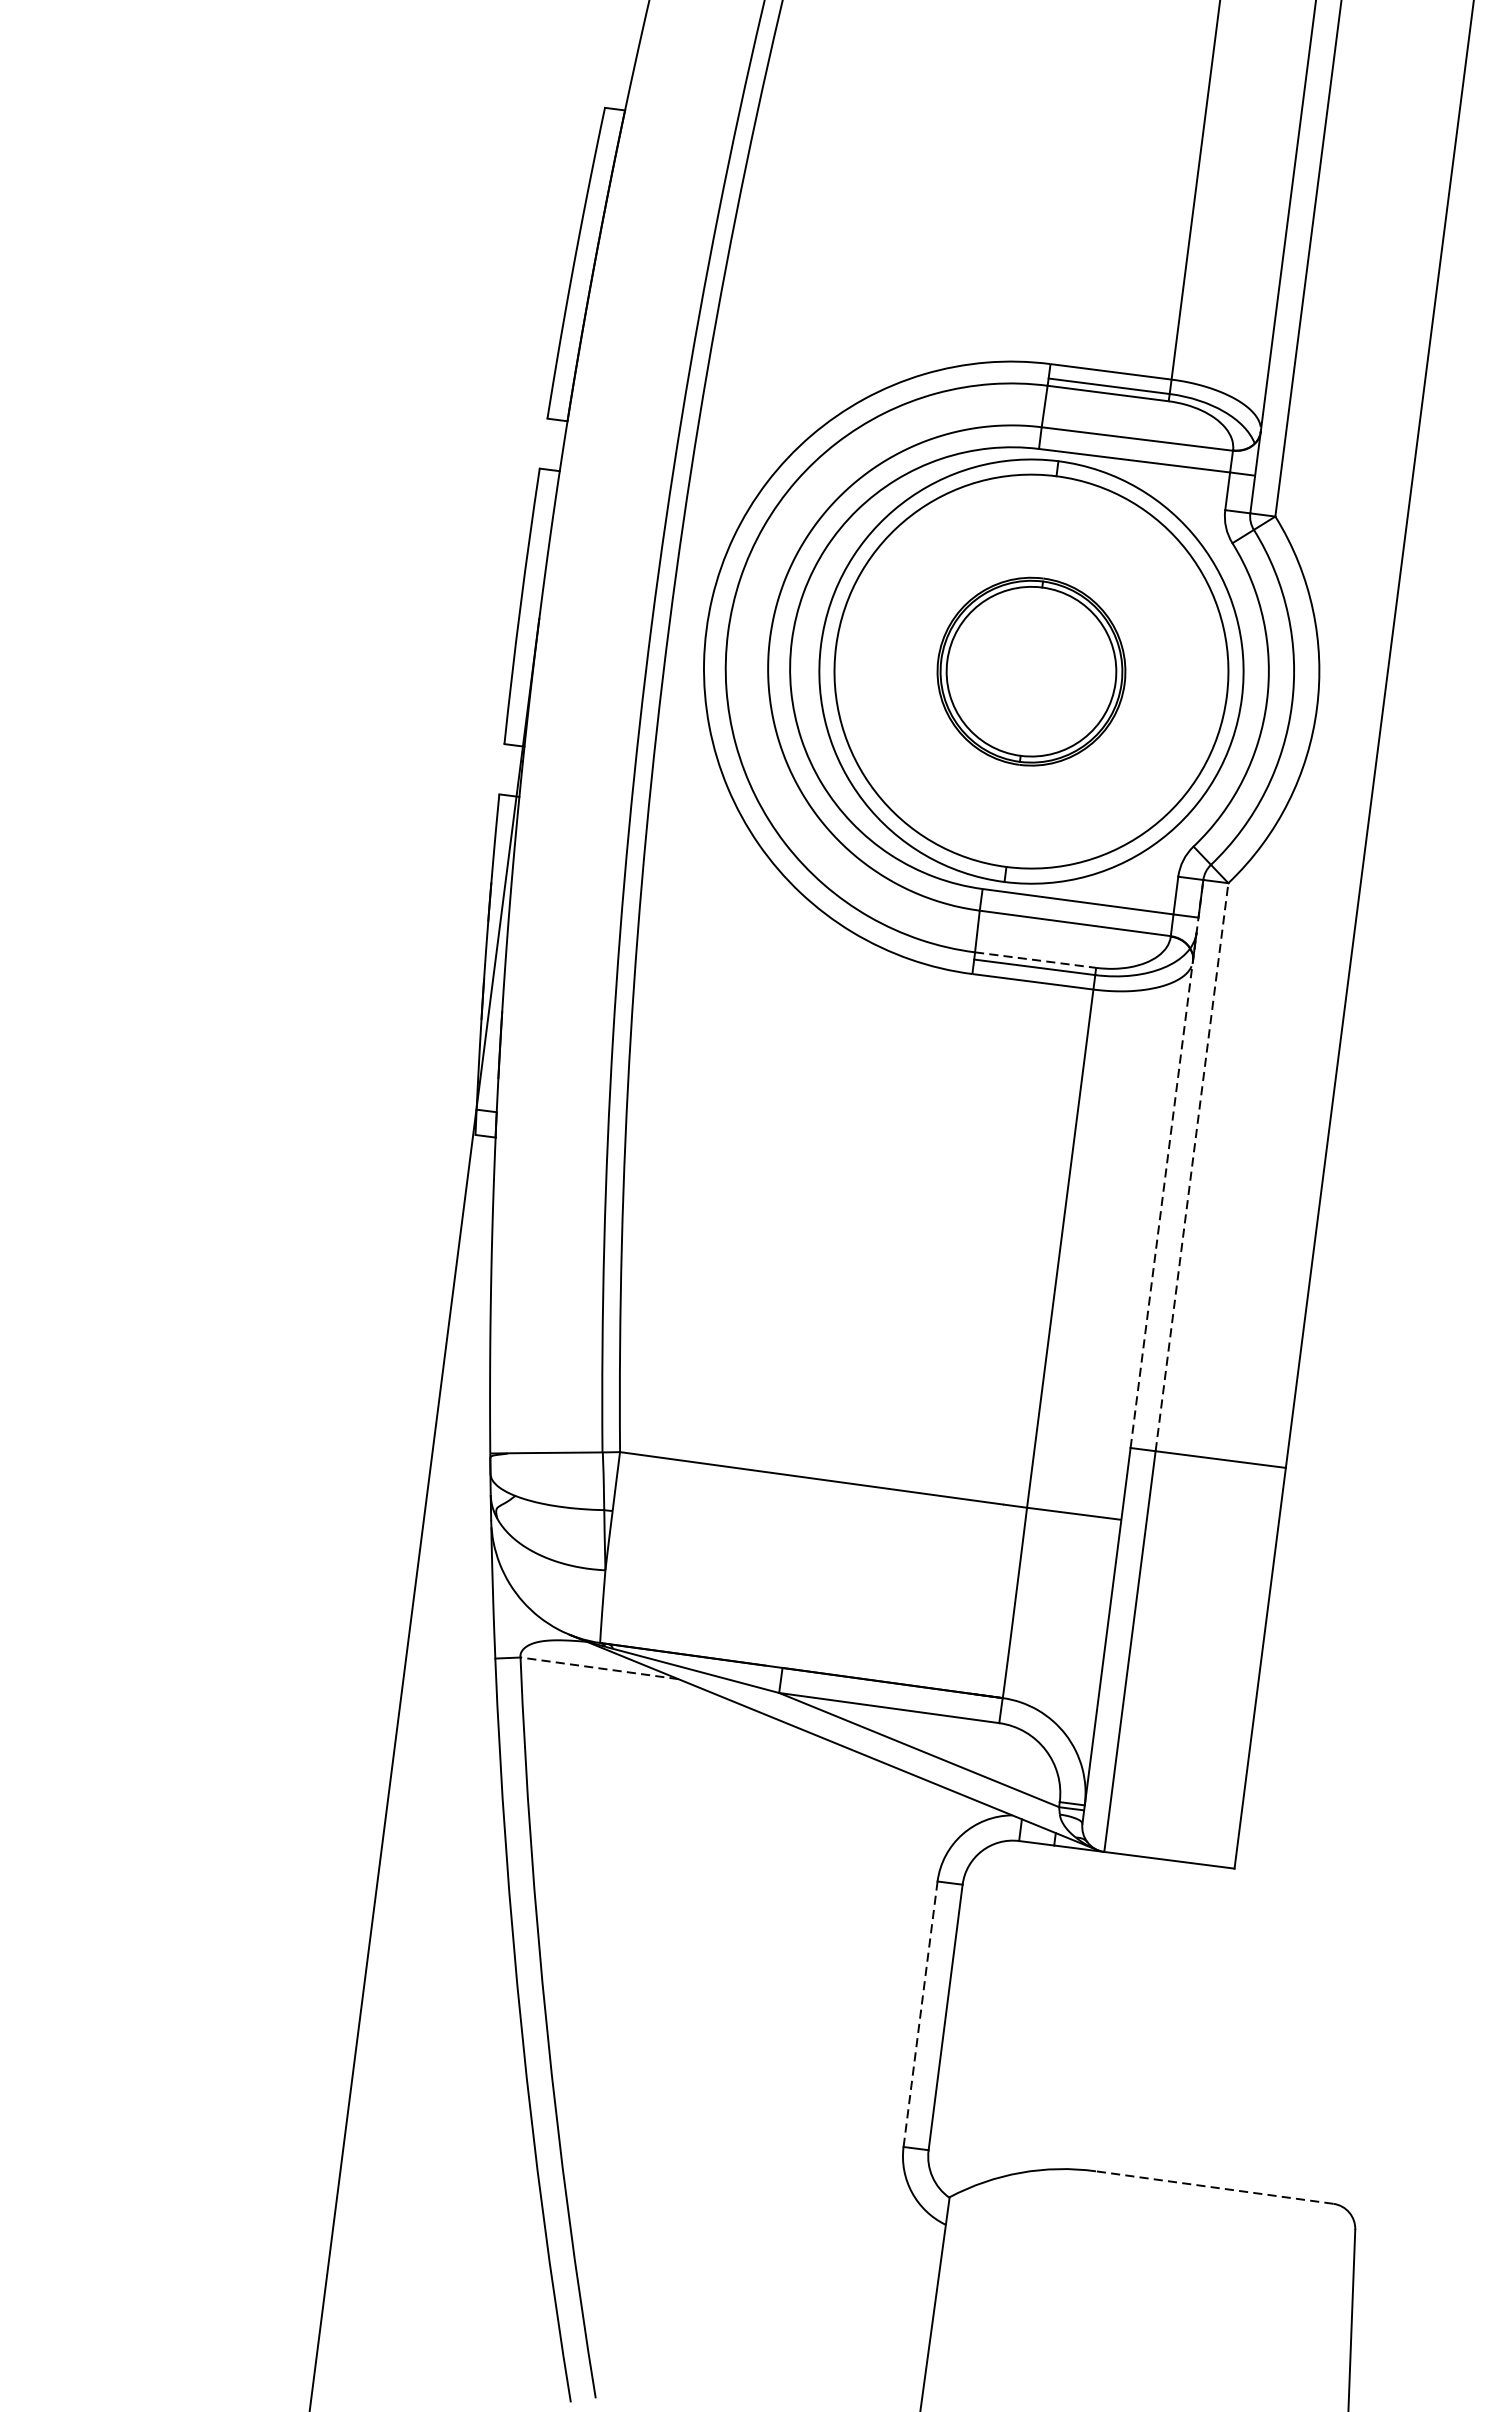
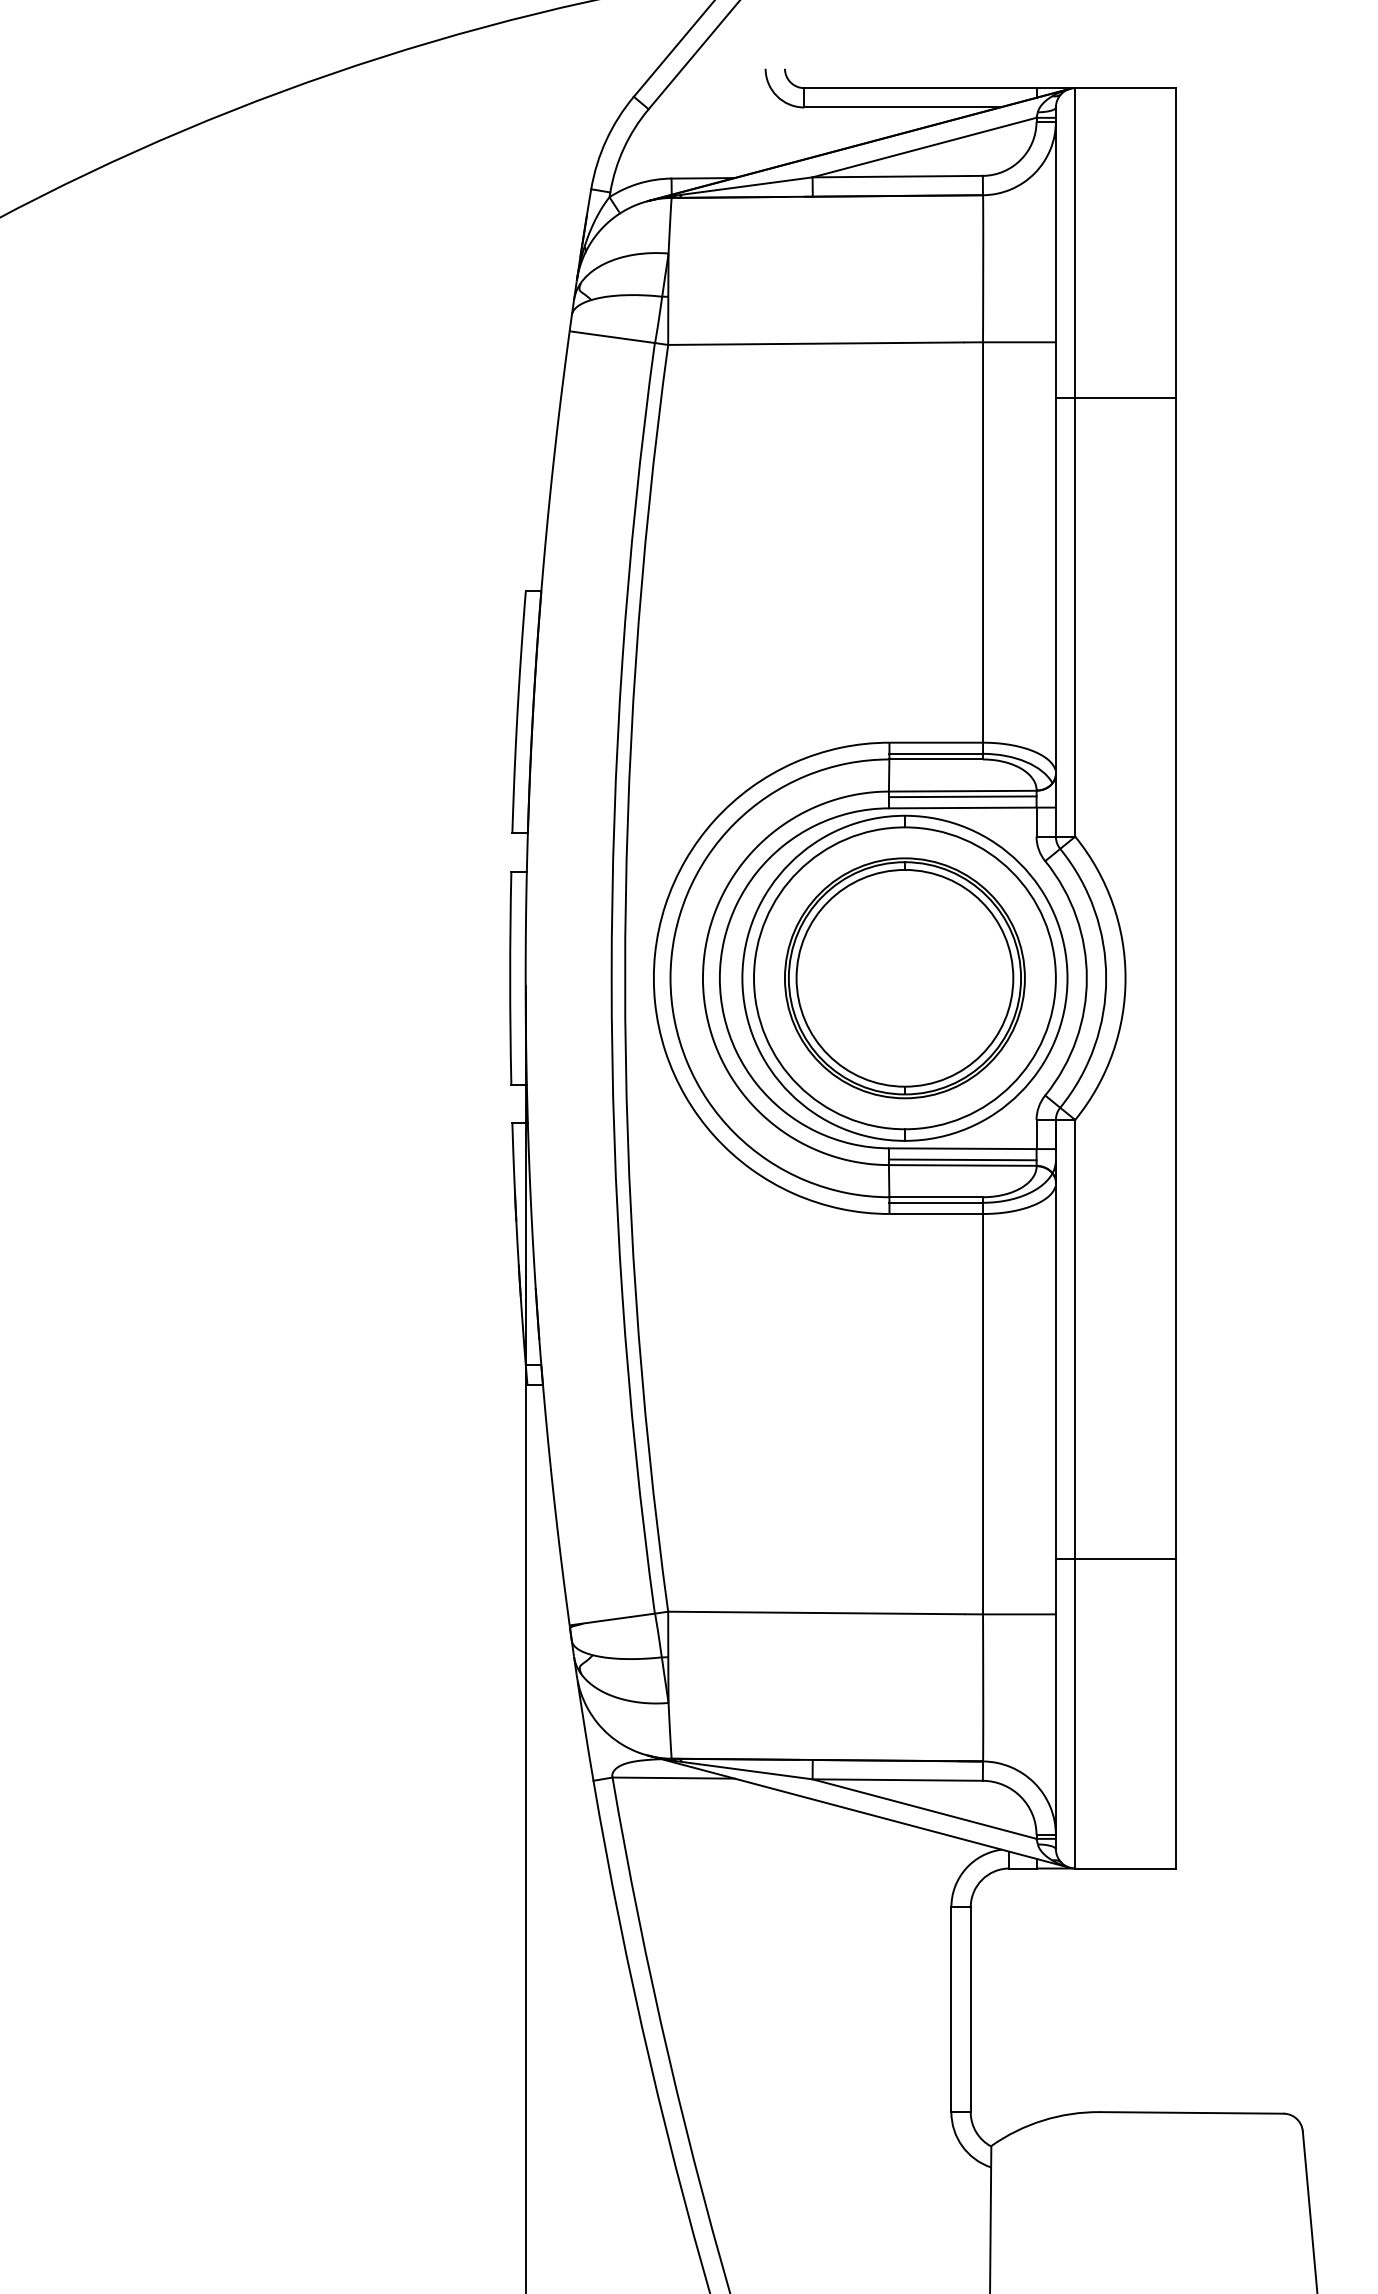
line: (1136, 445) -> (962, 796), added
part: (1030, 671) -> (904, 978), size x1.67
line: (1075, 915) -> (962, 1159), added
line: (1035, 960) -> (936, 1197), dashed -> solid
line: (1166, 1162) -> (1055, 1338), dashed -> solid
line: (1192, 1166) -> (1075, 1338), dashed -> solid
line: (599, 1668) -> (673, 1778), dashed -> solid
line: (920, 2013) -> (951, 2009), dashed -> solid
line: (1214, 2186) -> (1191, 2112), dashed -> solid

